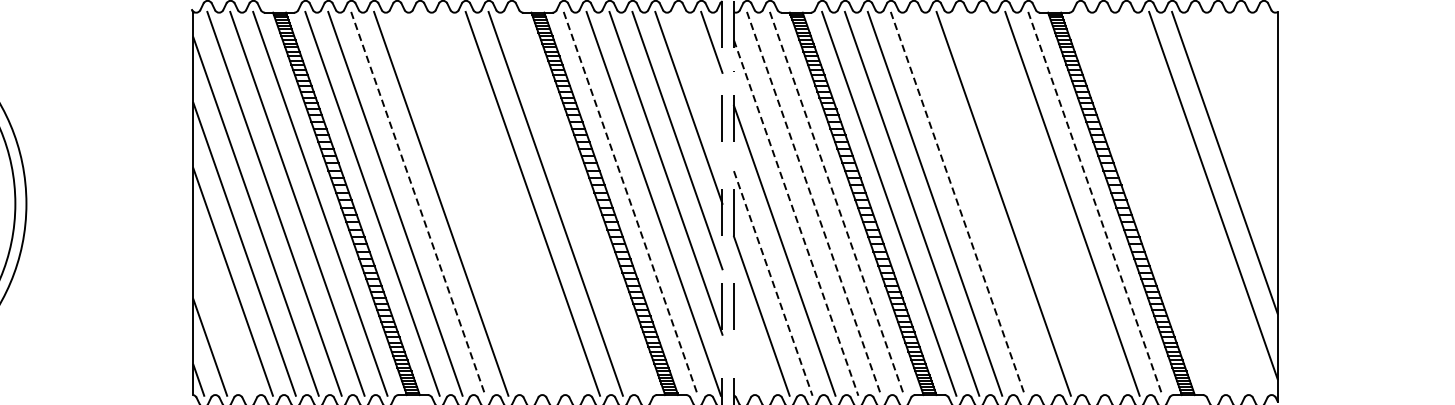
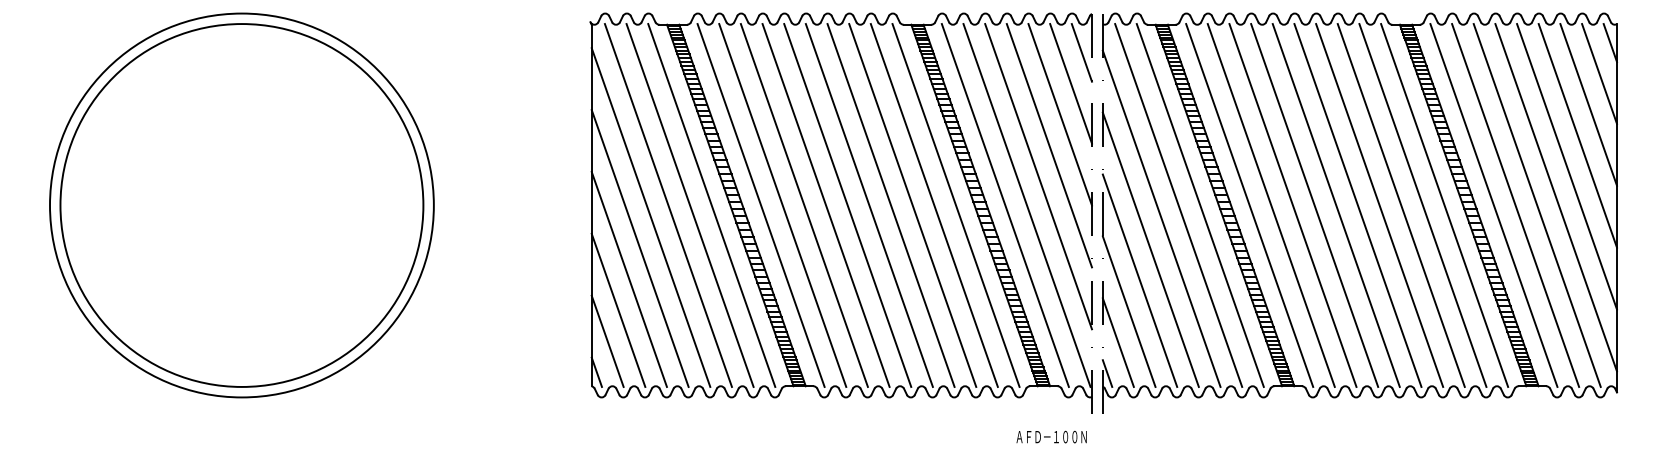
line: (1269, 31) -> (1609, 42), added
line: (1259, 64) -> (1599, 73), added
line: (700, 74) -> (1071, 83), added
line: (1247, 97) -> (1588, 104), added
line: (1235, 129) -> (1577, 135), added
line: (418, 203) -> (804, 205), dashed -> solid
line: (463, 203) -> (847, 205), added
line: (486, 203) -> (868, 205), added
line: (509, 203) -> (890, 205), added
line: (578, 203) -> (955, 205), added
line: (631, 203) -> (1005, 205), dashed -> solid
line: (813, 203) -> (1178, 205), dashed -> solid
line: (837, 203) -> (1200, 205), dashed -> solid
line: (957, 203) -> (1314, 205), dashed -> solid
line: (980, 203) -> (1335, 205), added
line: (1026, 203) -> (1379, 205), added
line: (1048, 203) -> (1400, 205), added
line: (1095, 203) -> (1444, 205), dashed -> solid
line: (1147, 203) -> (1493, 205), added
line: (1170, 203) -> (1515, 205), added
line: (1192, 203) -> (1536, 205), added
line: (795, 218) -> (1161, 219), dashed -> solid
line: (773, 283) -> (1140, 280), dashed -> solid
line: (221, 313) -> (618, 309), added
line: (749, 348) -> (1117, 342), added
line: (738, 381) -> (1107, 373), added

